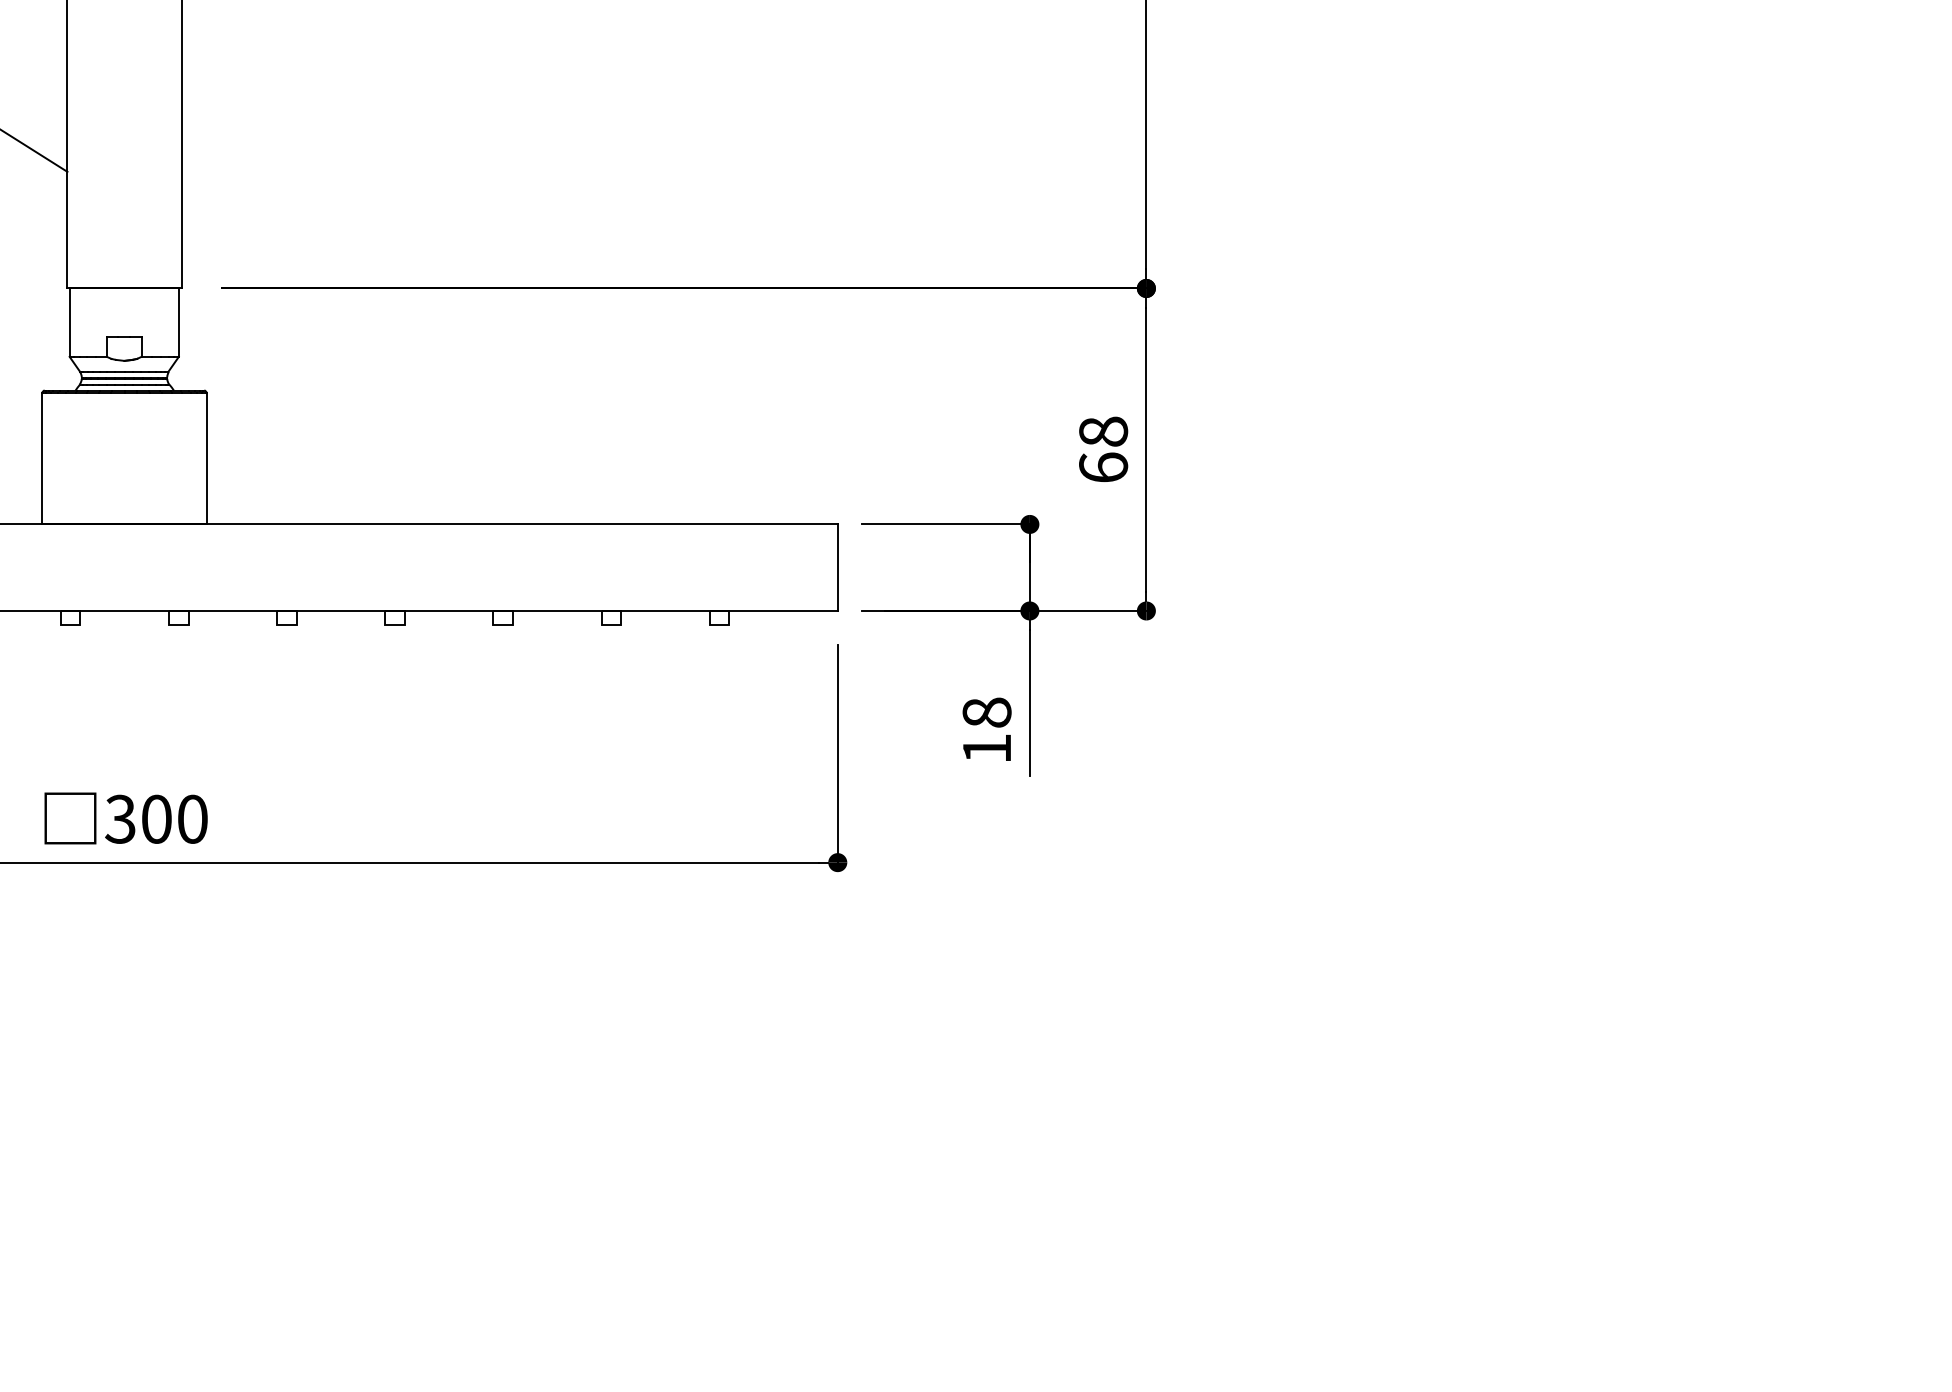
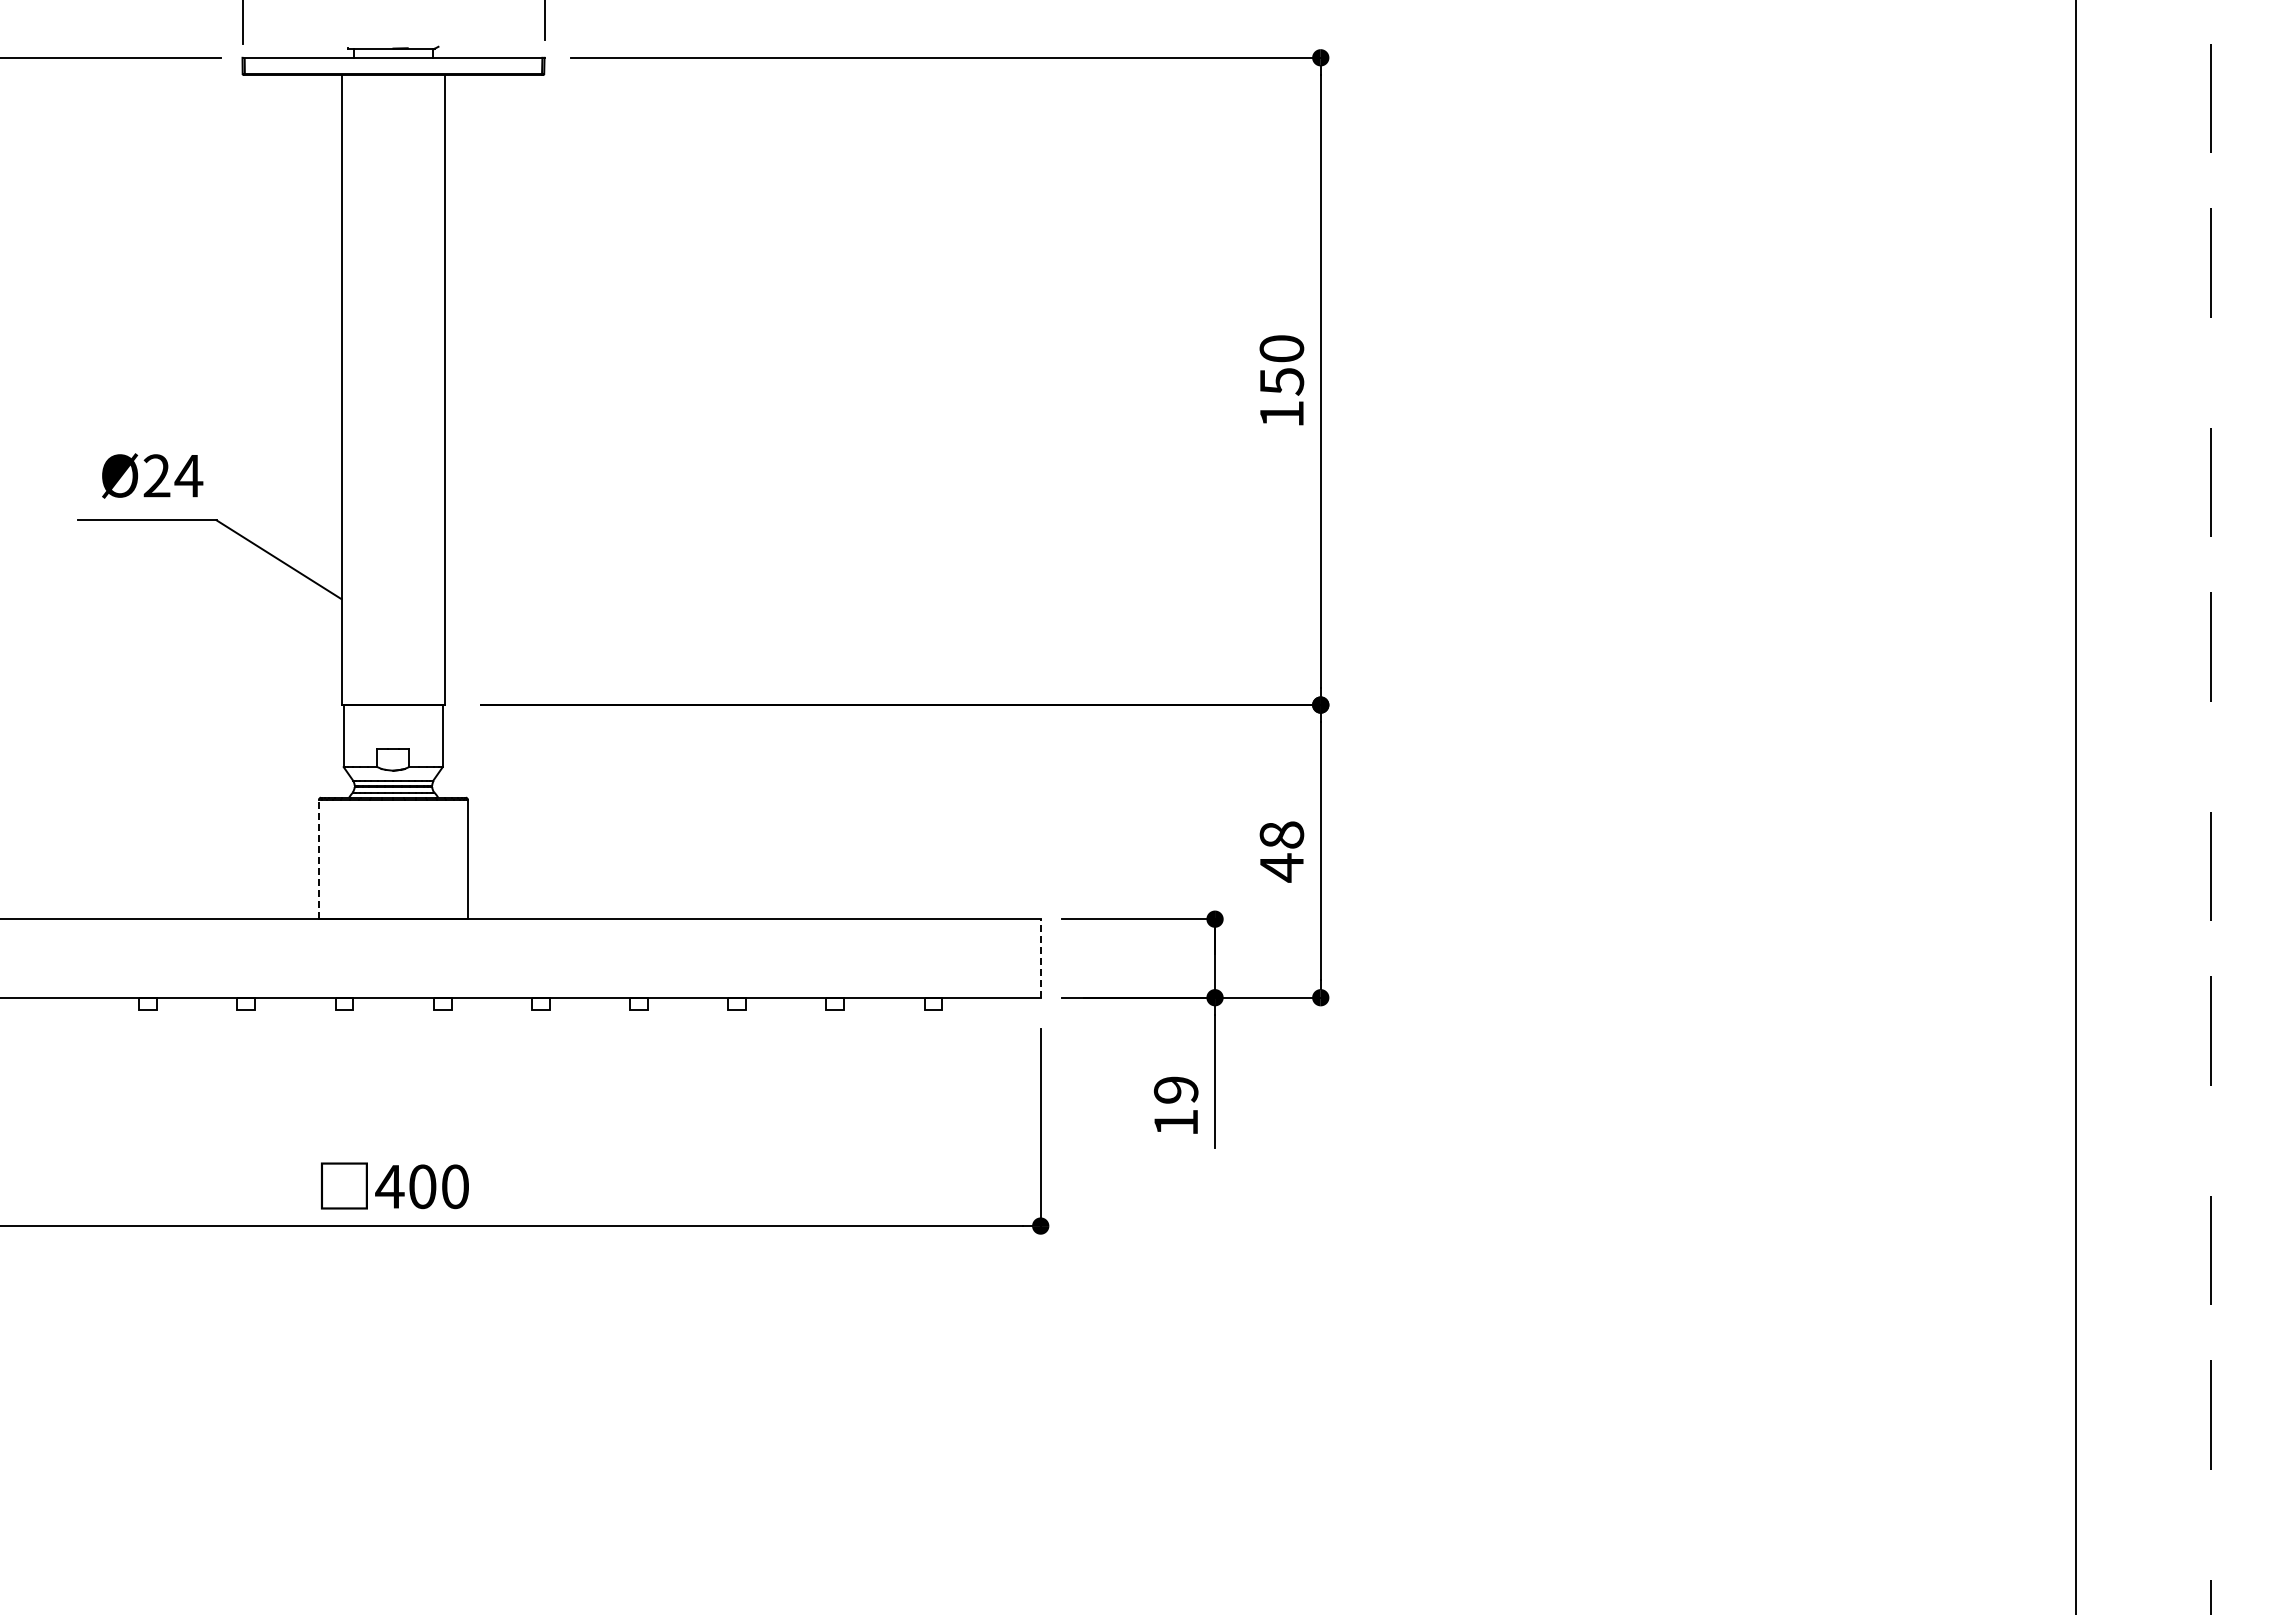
line: (41, 458) -> (318, 859), solid -> dashed
text: (1103, 467) -> (1281, 867), 68 -> 48
line: (837, 566) -> (1040, 957), solid -> dashed
text: (986, 712) -> (1175, 1089), 18 -> 19
text: (120, 819) -> (389, 1186), 300 -> 400

